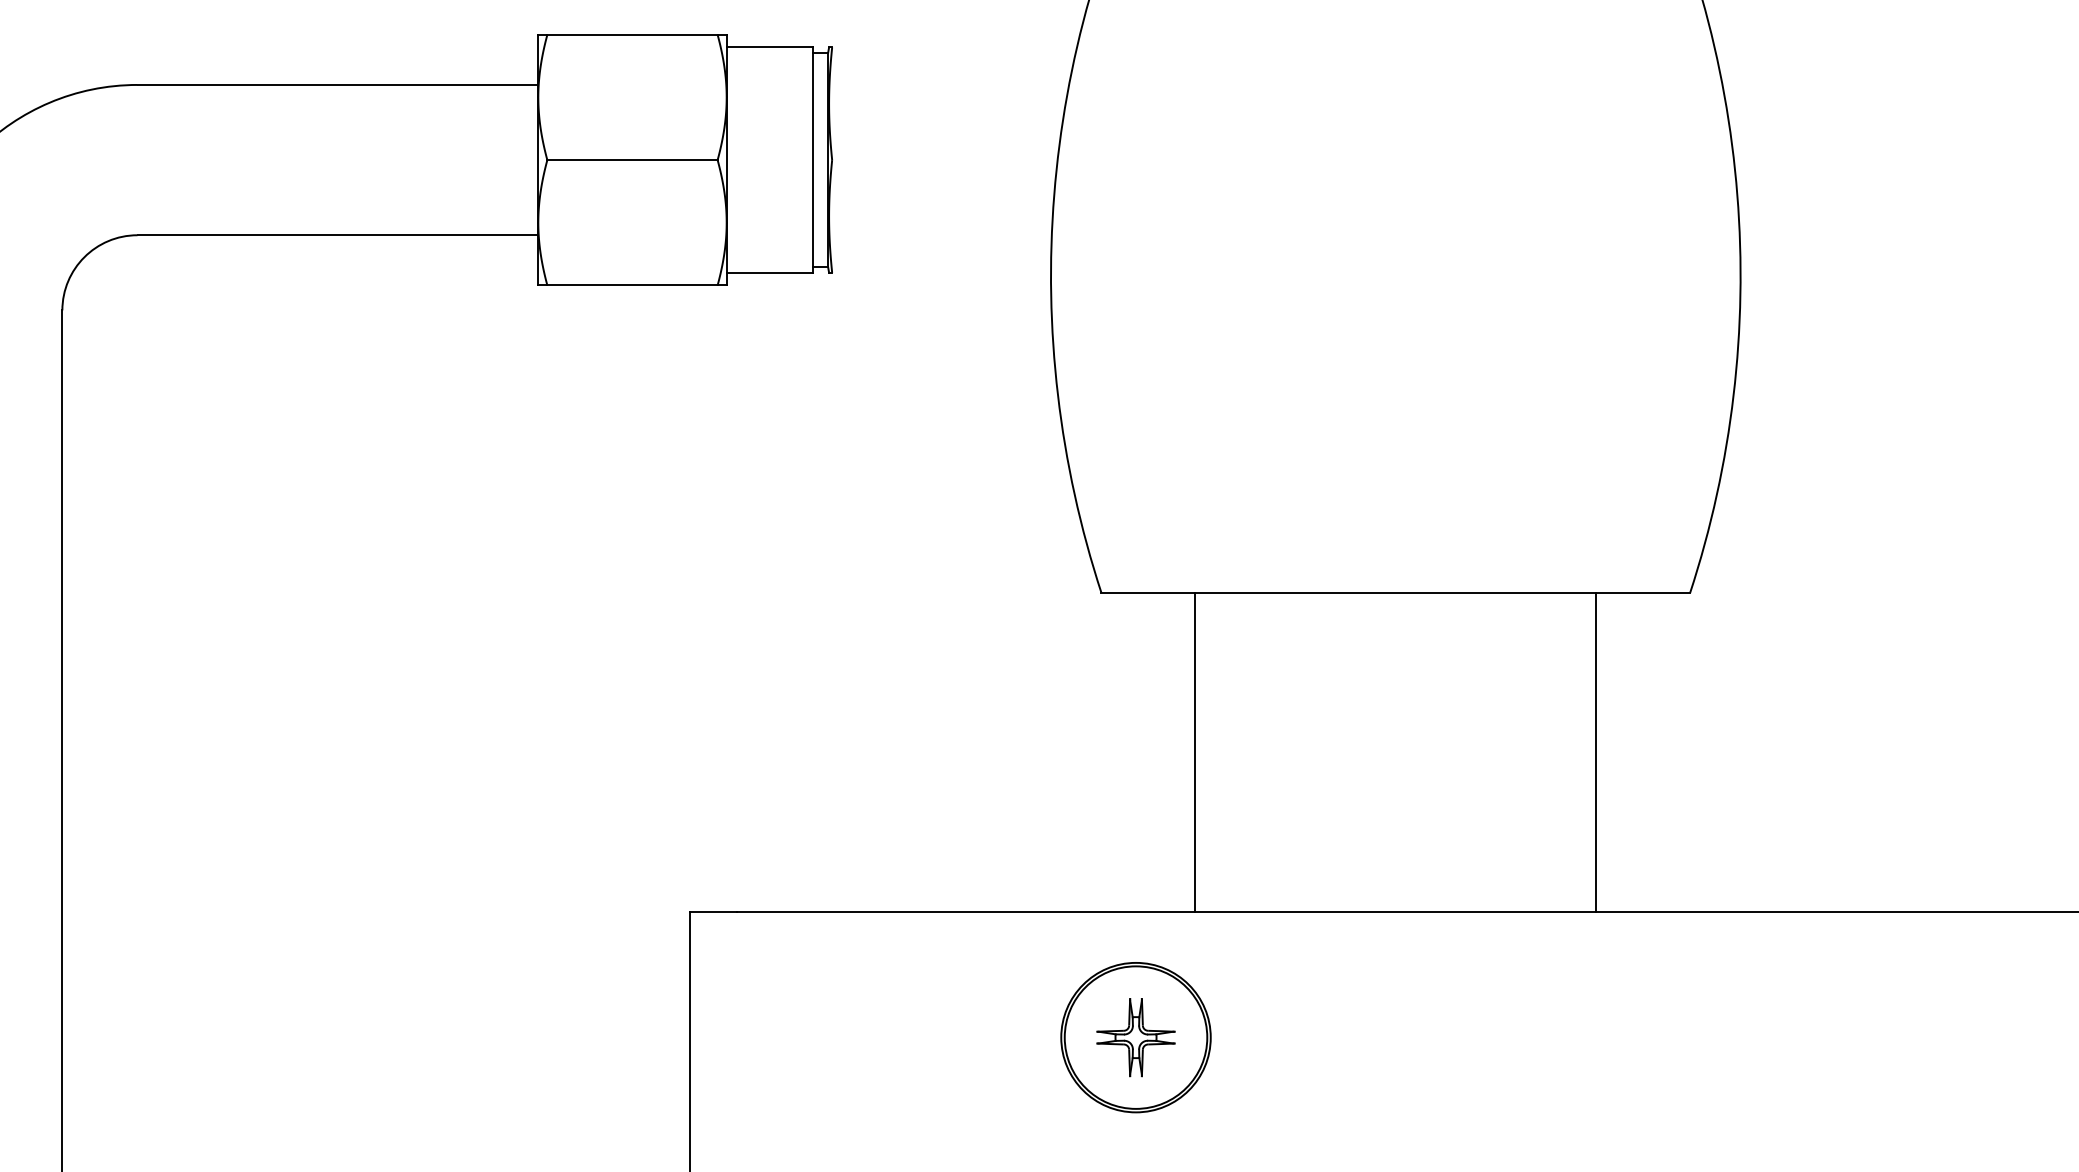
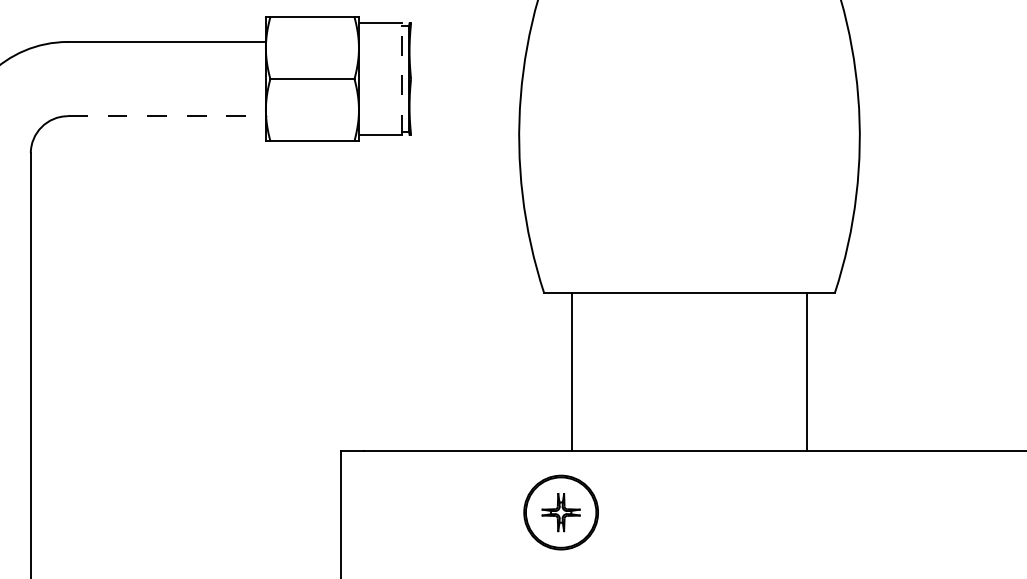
line: (812, 160) -> (401, 79), solid -> dashed
line: (337, 235) -> (166, 116), solid -> dashed
line: (1195, 751) -> (571, 371), moved
line: (1596, 751) -> (806, 371), moved

